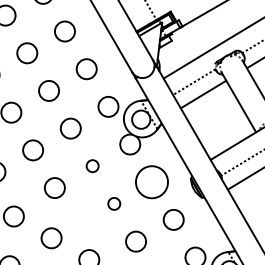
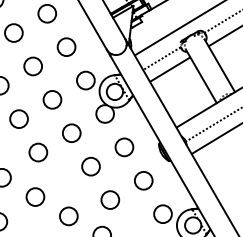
circle: (92, 165) -> (71, 132), size x1.67
circle: (152, 182) -> (124, 147), size x0.62
circle: (113, 203) -> (90, 166), size x1.67

